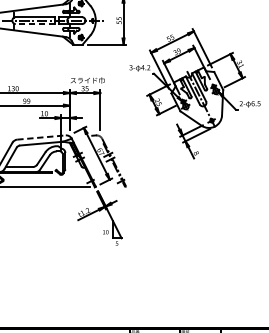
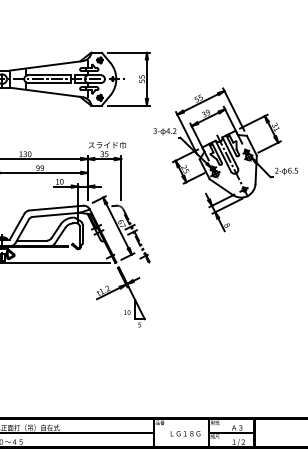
line: (35, 24) -> (49, 83), dashed -> solid
line: (41, 137) -> (56, 208), dashed -> solid

